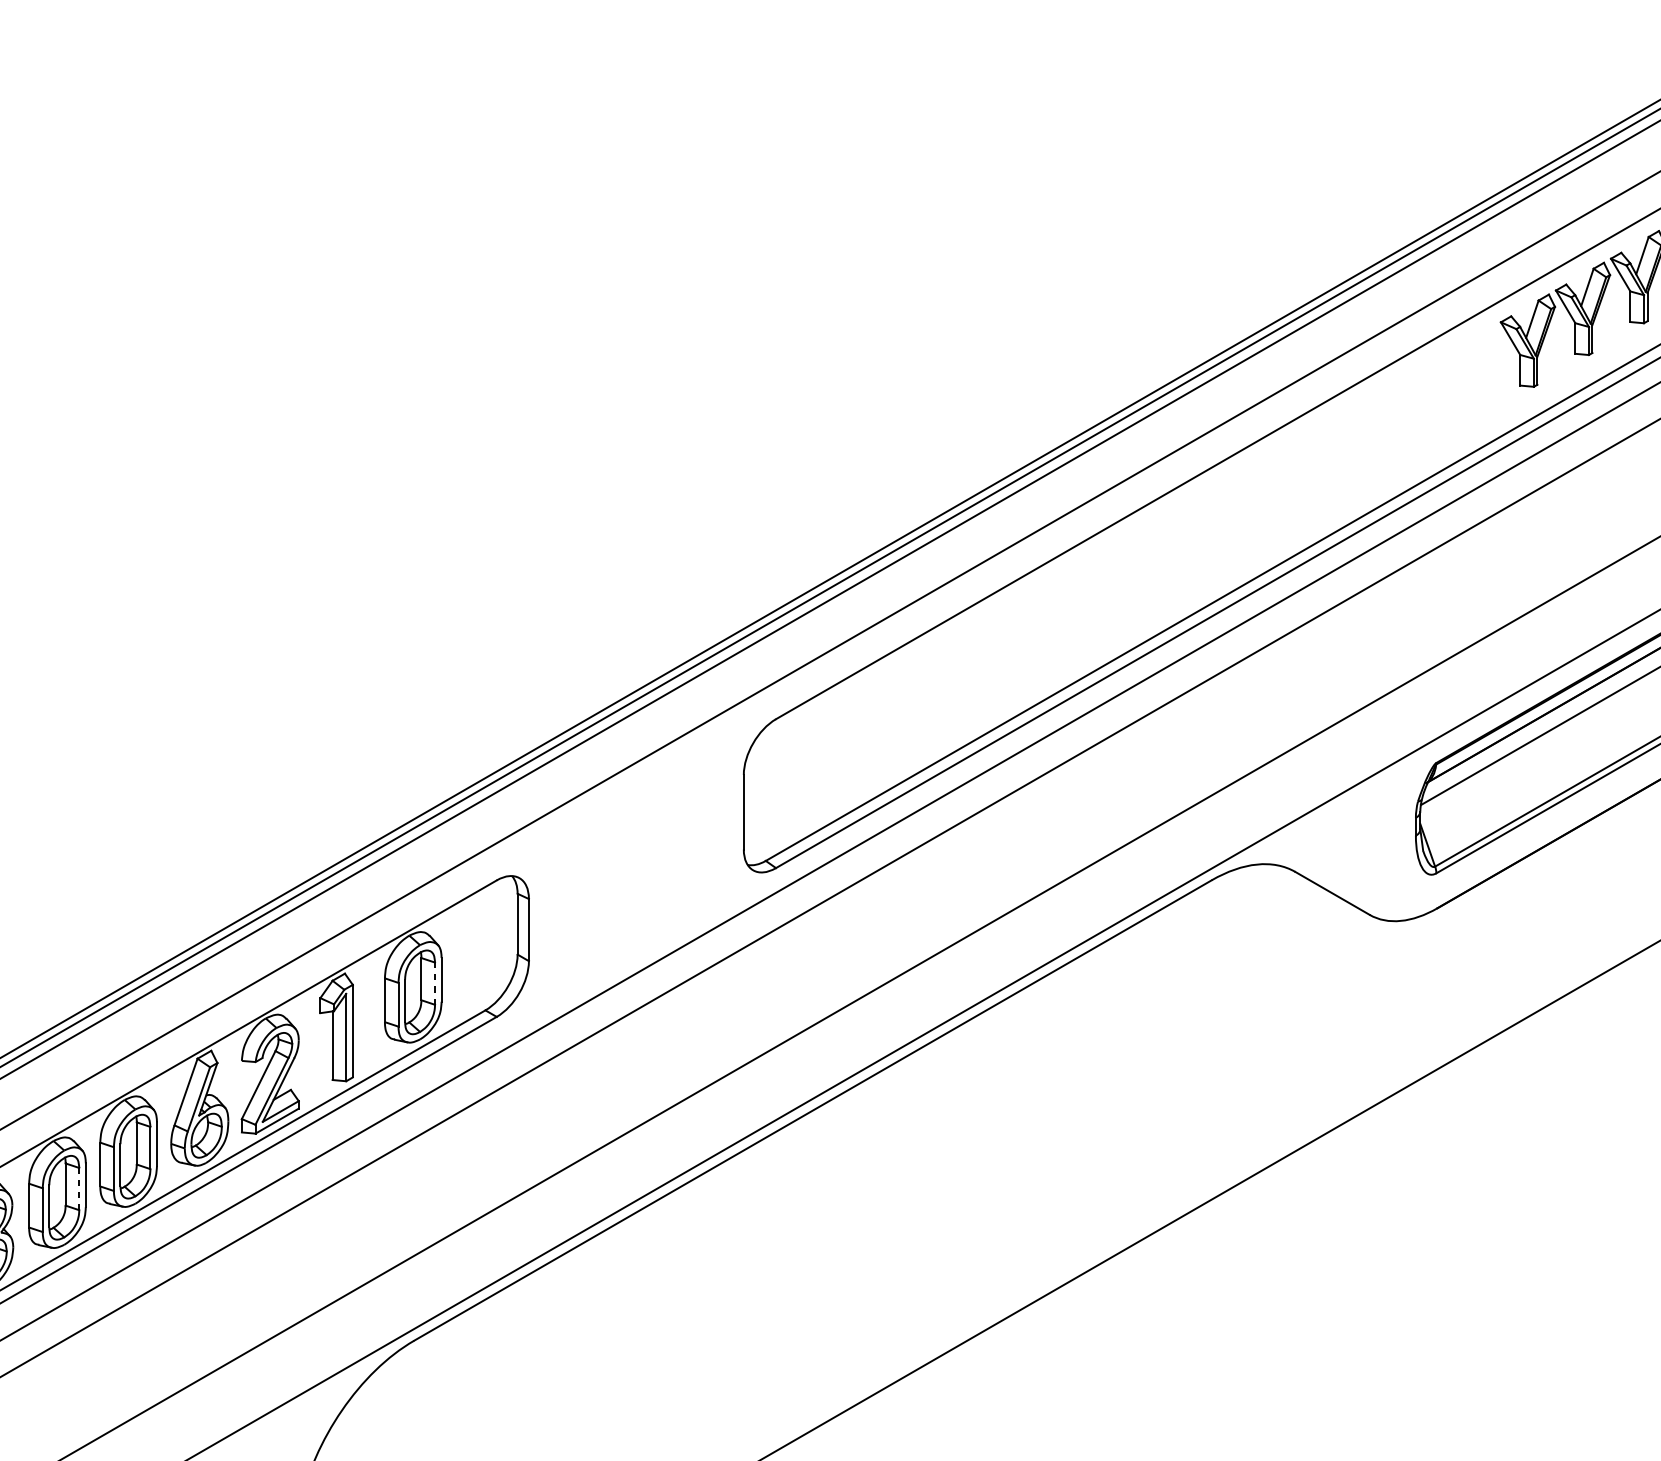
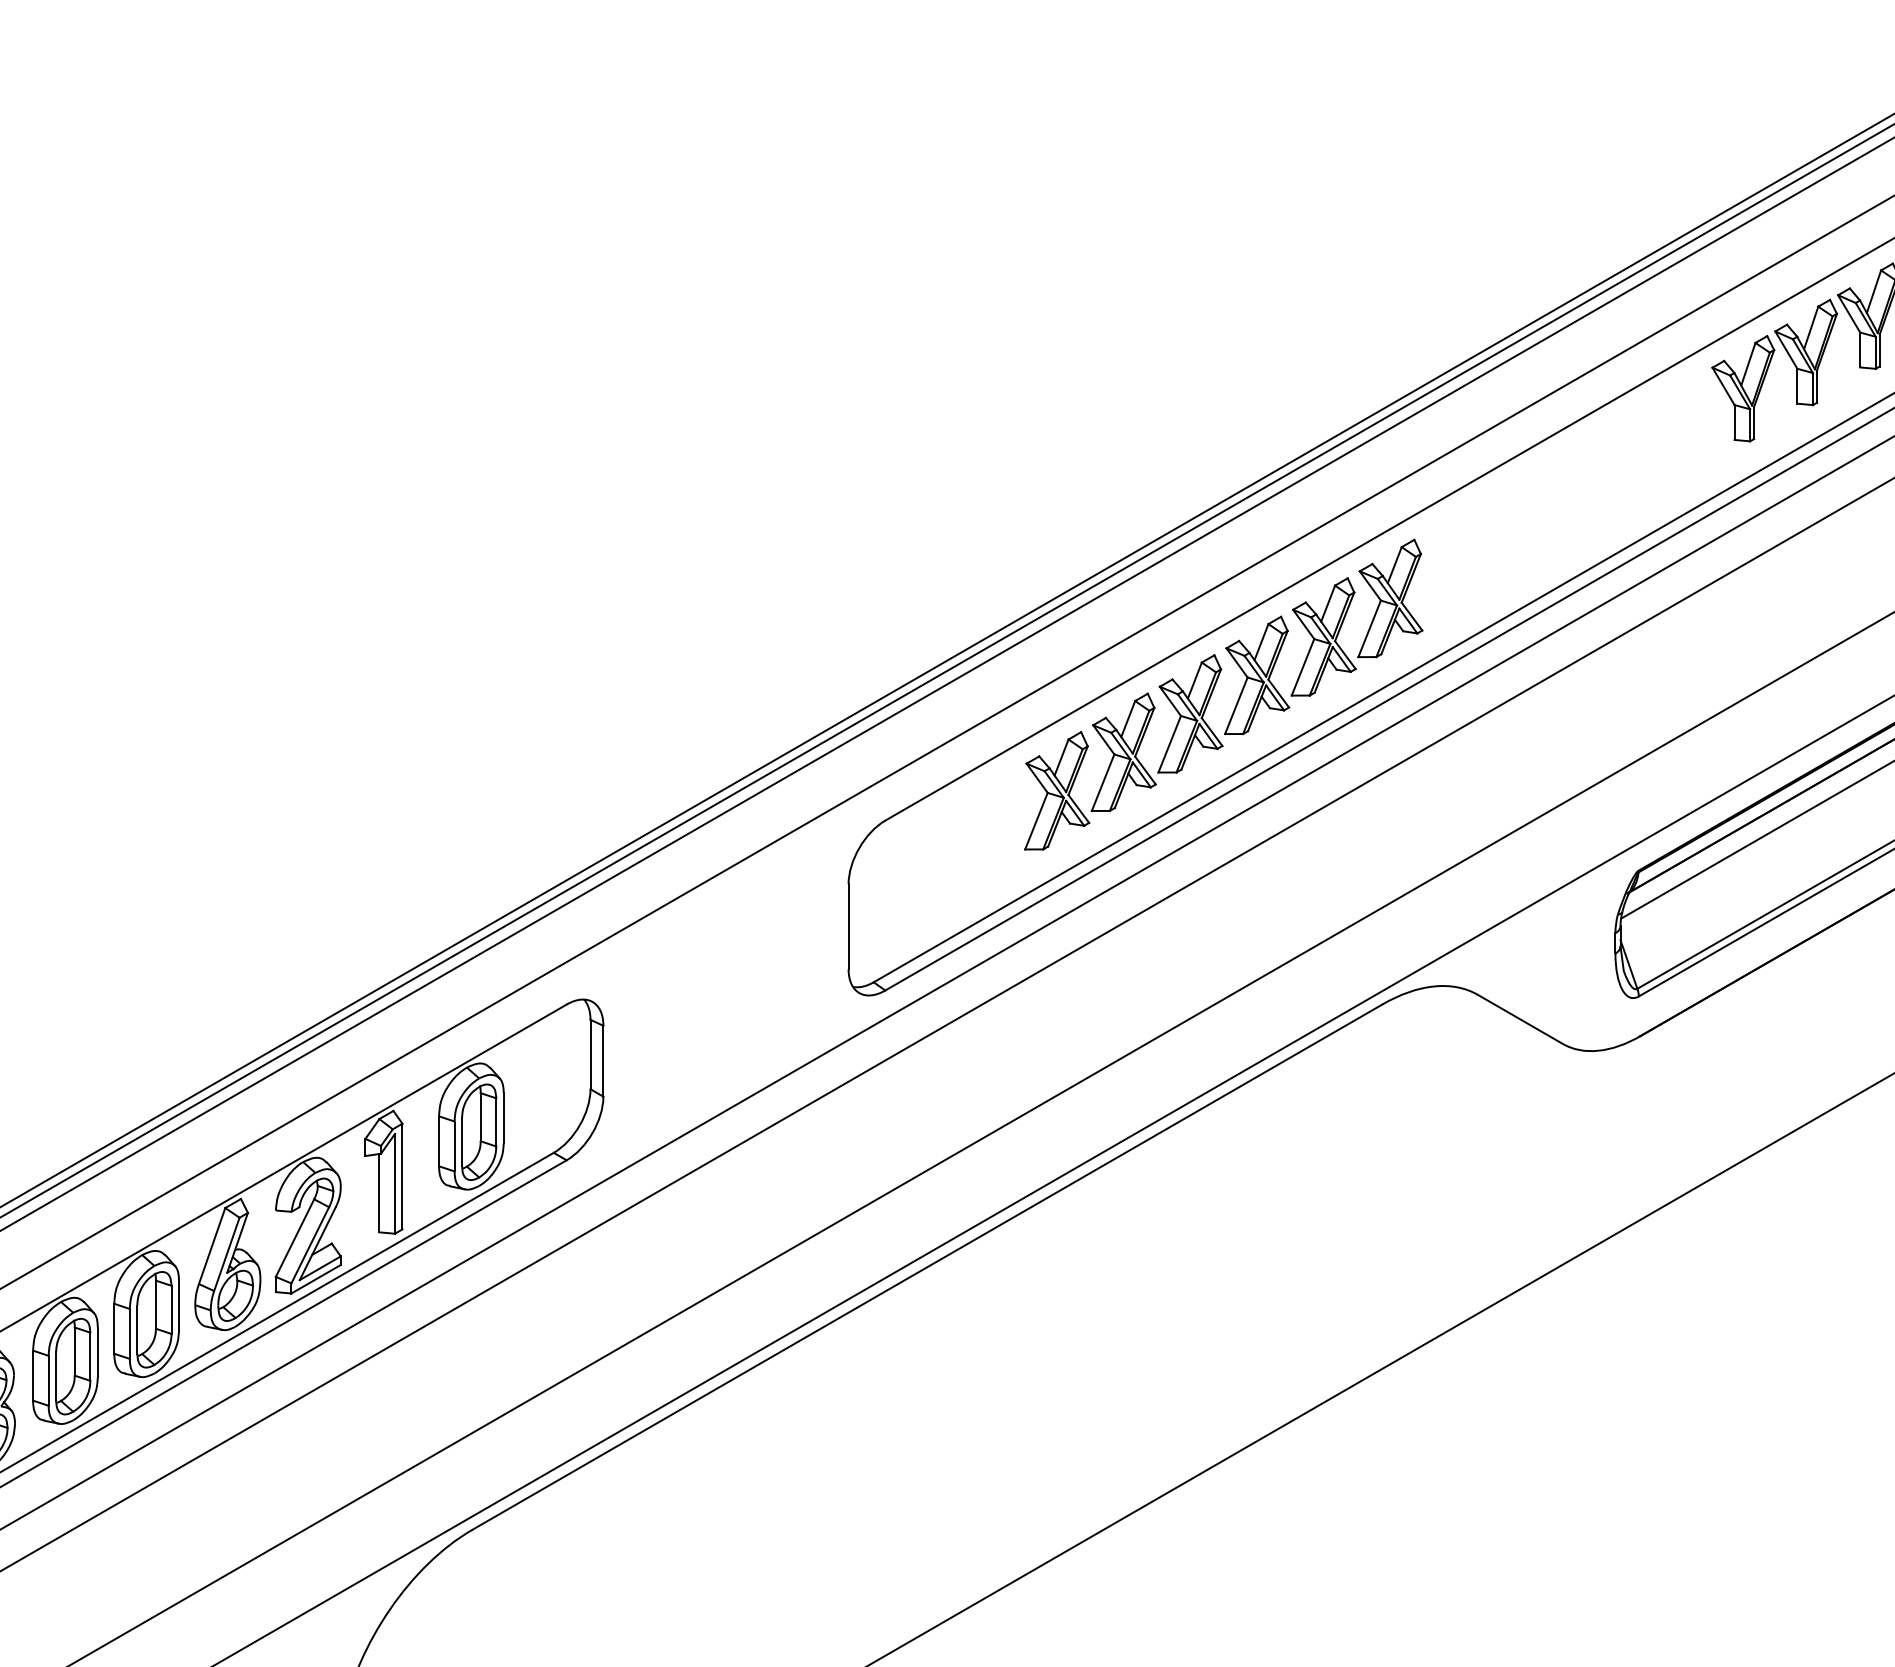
part: (1064, 604) -> (1214, 689), added
line: (435, 982) -> (496, 1121), dashed -> solid
line: (79, 1188) -> (90, 1356), dashed -> solid

